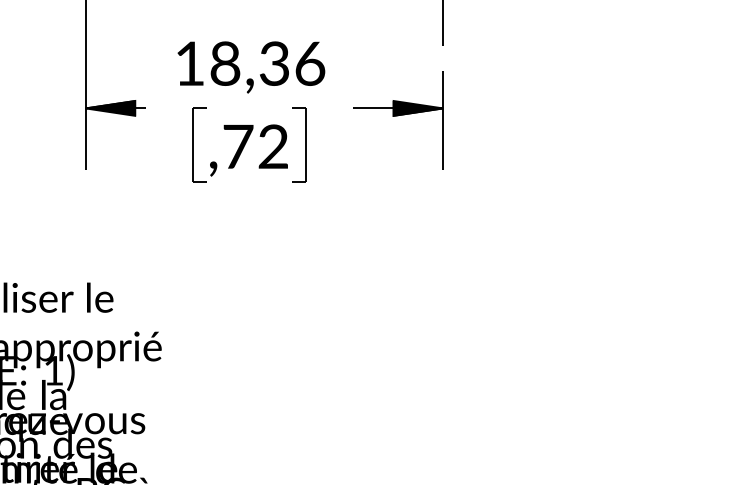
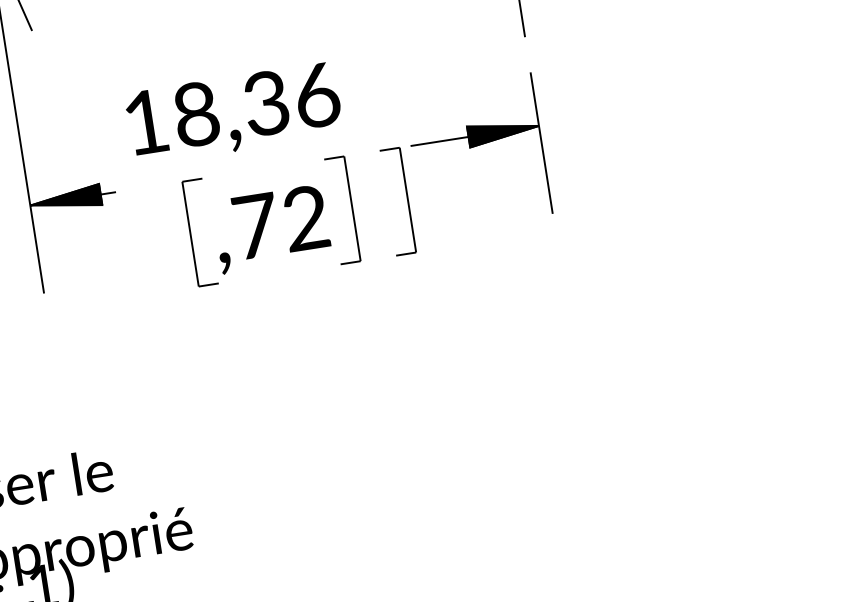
text: (251, 67) -> (234, 113), moved
part: (338, 144) -> (398, 200), added

